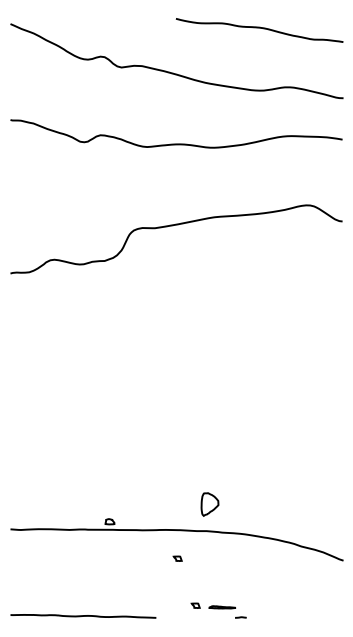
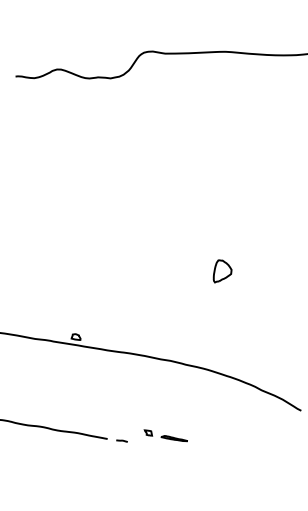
part: (209, 504) -> (222, 272), moved
part: (177, 558) -> (137, 383), removed
curve: (240, 617) -> (121, 440), moved

